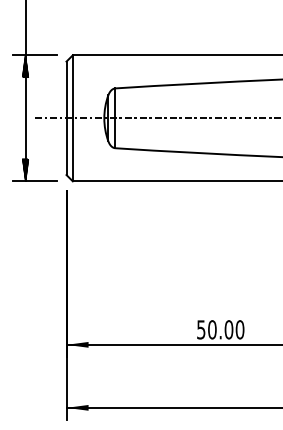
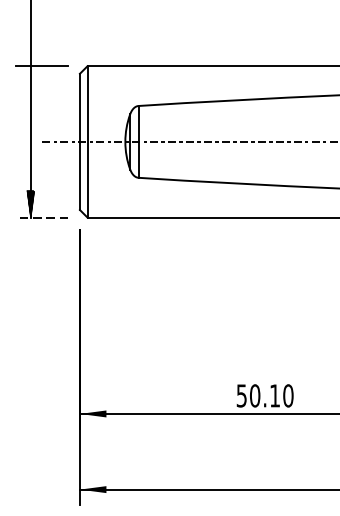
hatch: (25, 66) -> (30, 79), removed
line: (34, 181) -> (41, 217), solid -> dashed
text: (228, 329) -> (274, 395), 50.00 -> 50.10

